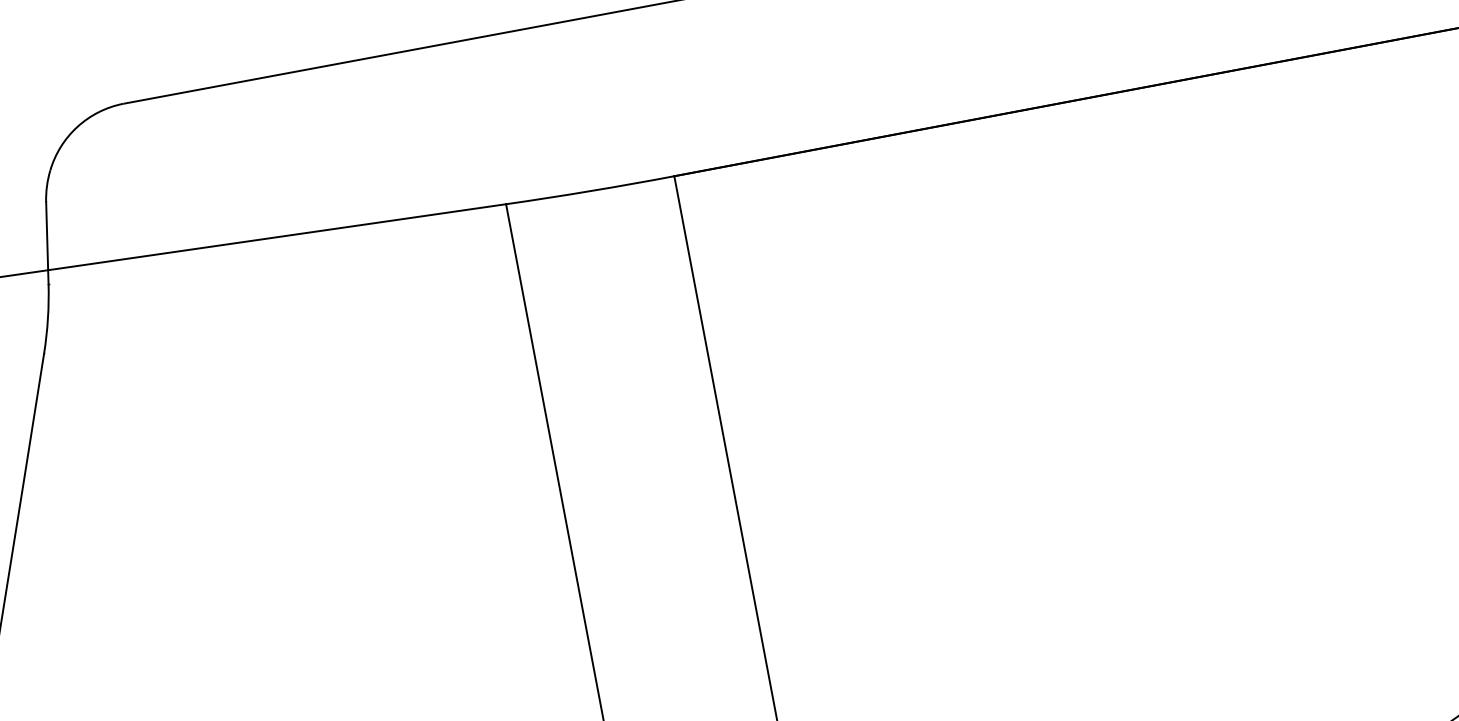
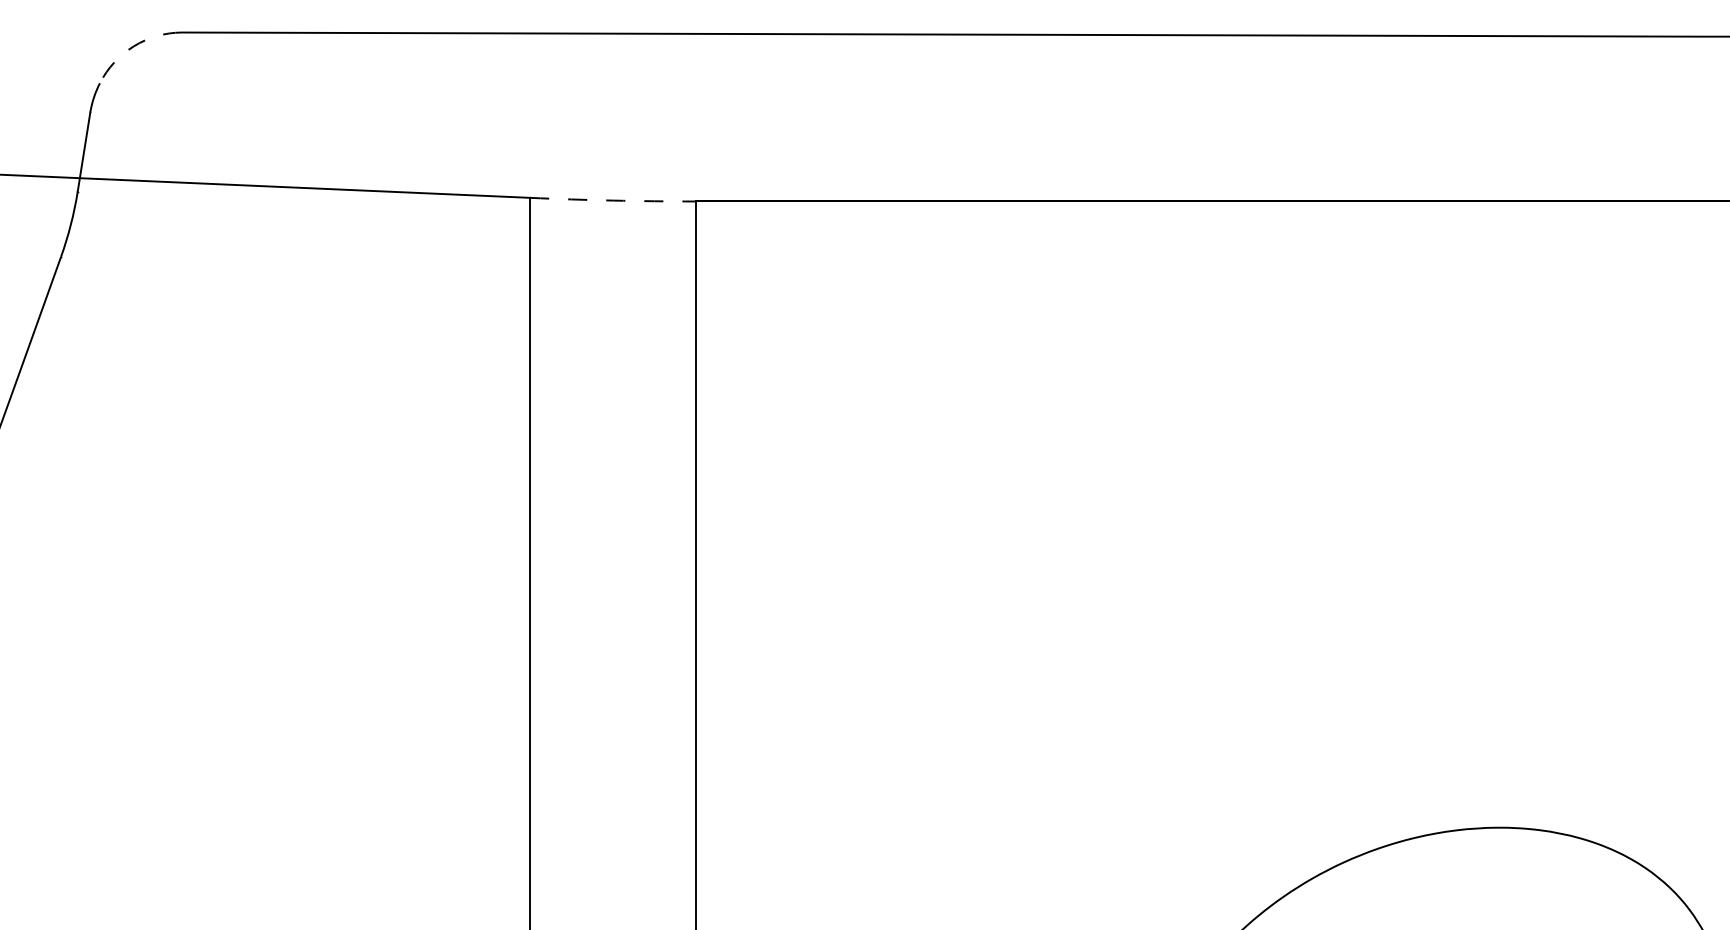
arc: (77, 127) -> (133, 46), solid -> dashed
arc: (590, 191) -> (613, 200), solid -> dashed

